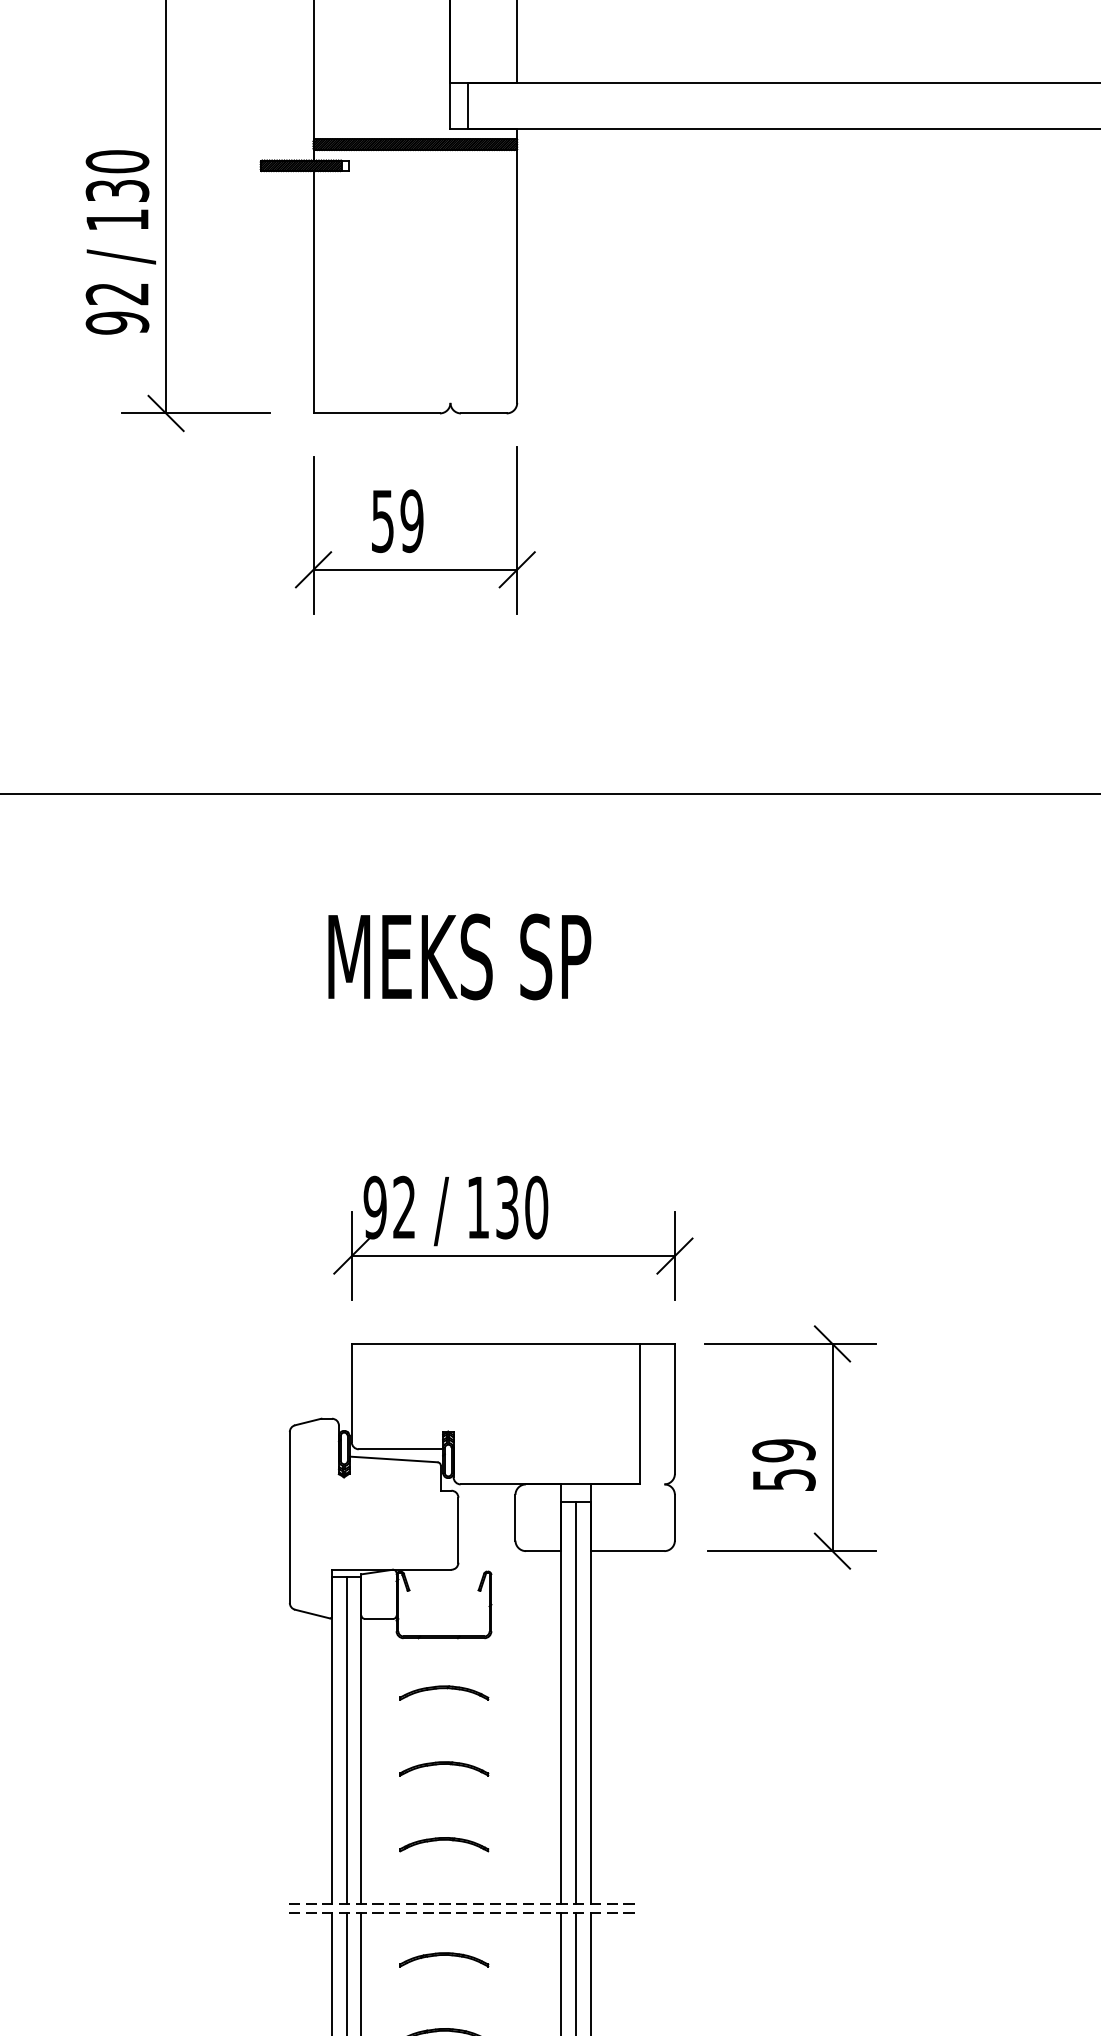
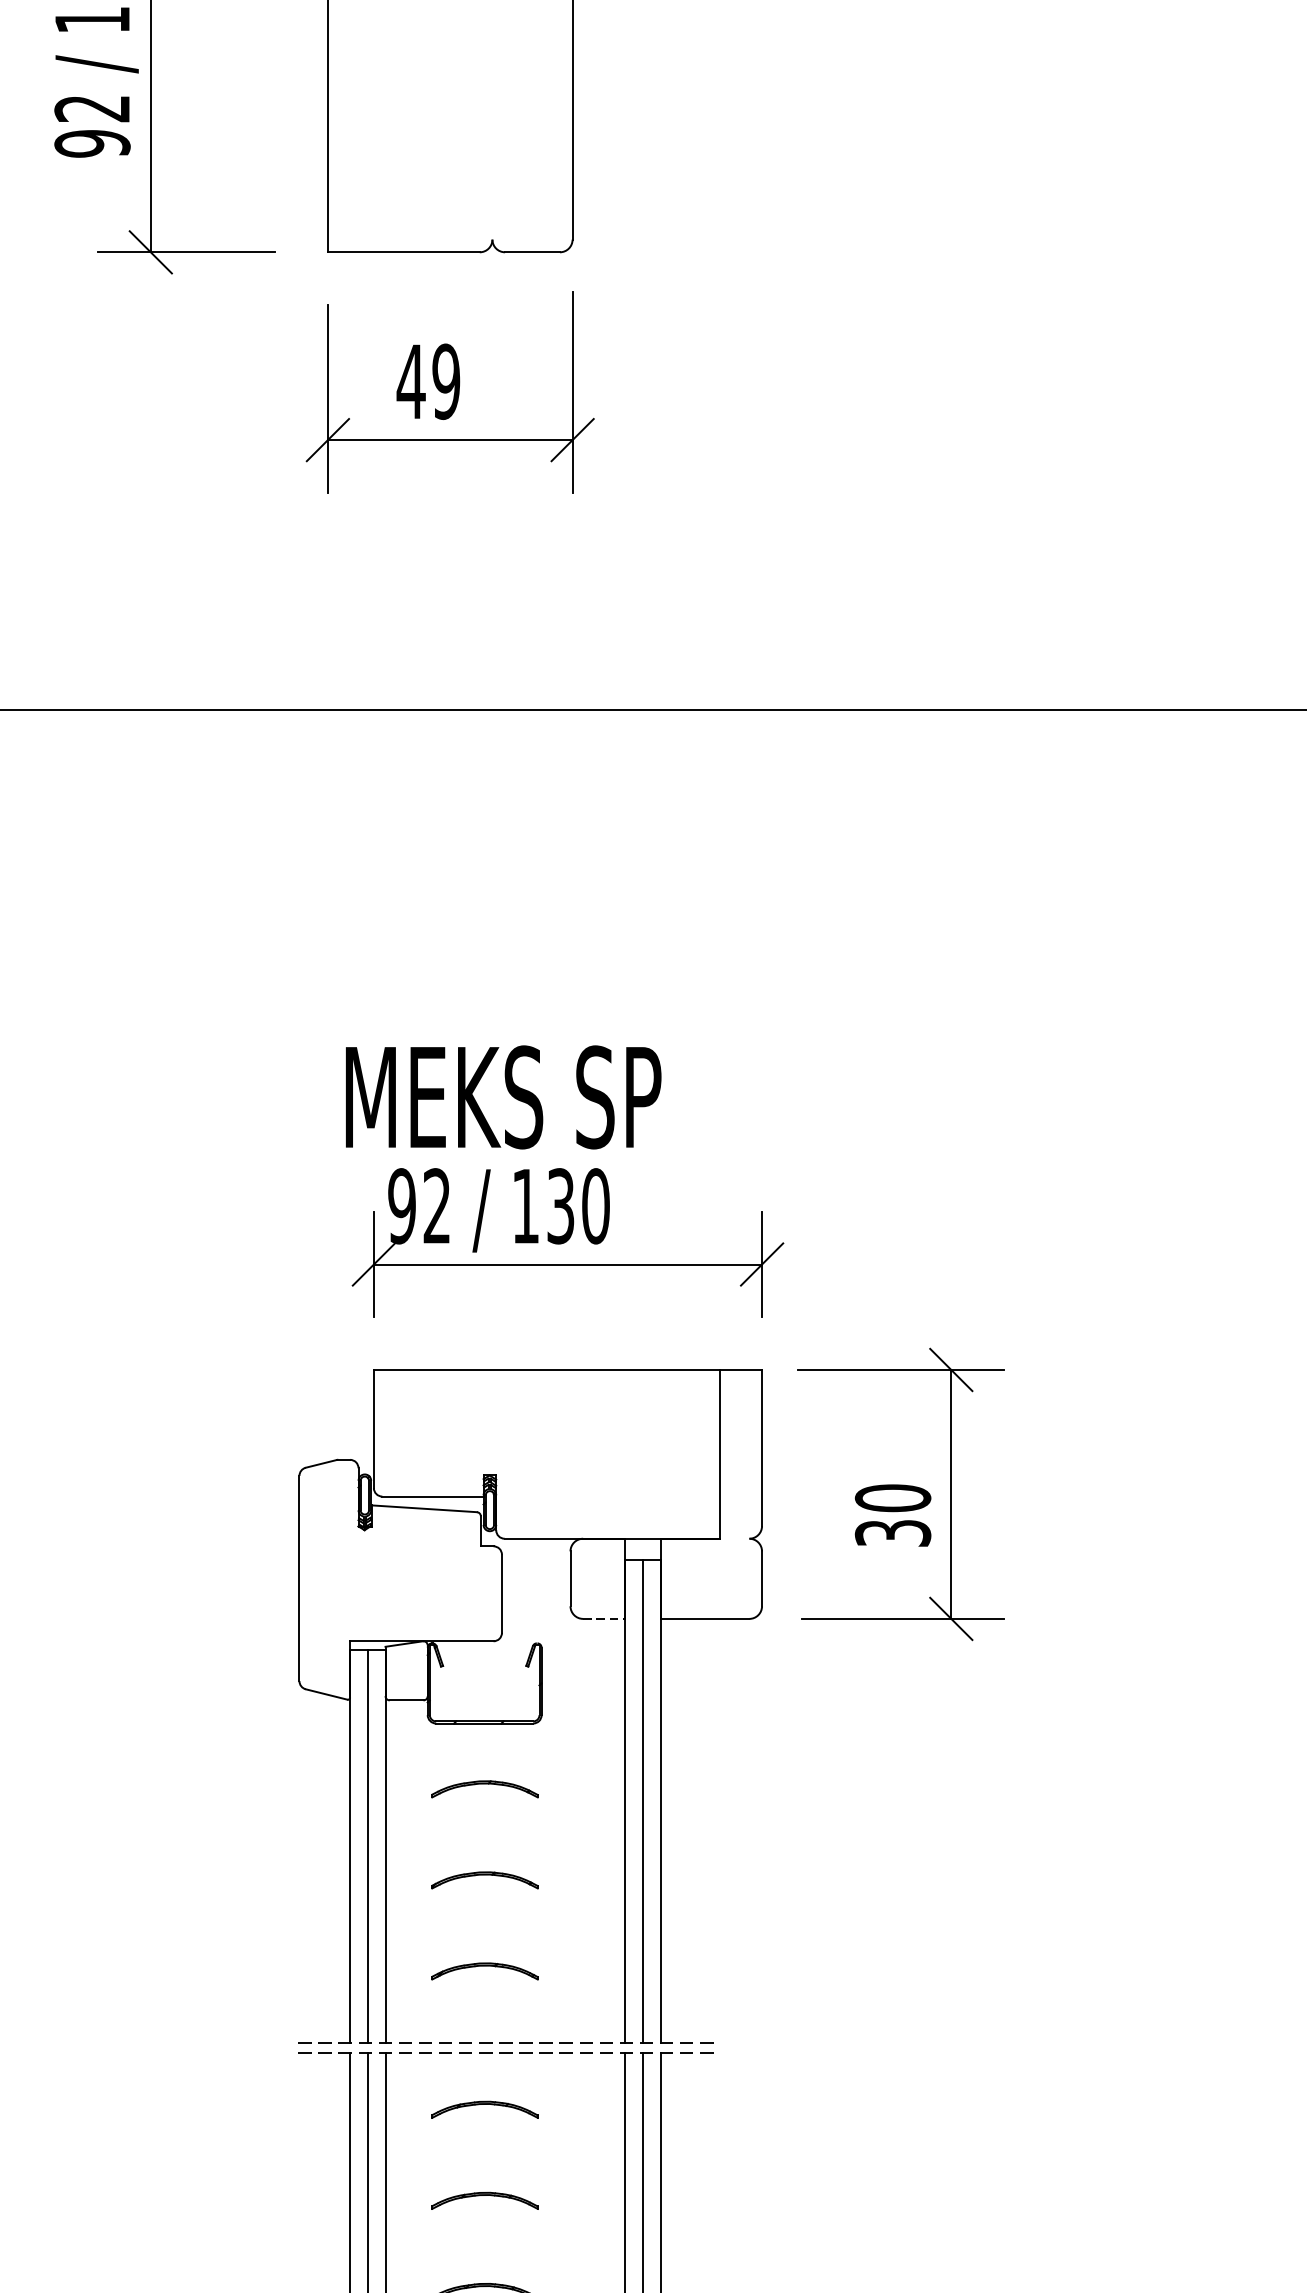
text: (382, 521) -> (410, 382), 59 -> 49
text: (459, 956) -> (503, 1096), moved
text: (783, 1464) -> (892, 1514), 59 -> 30
line: (543, 1551) -> (604, 1619), solid -> dashed

